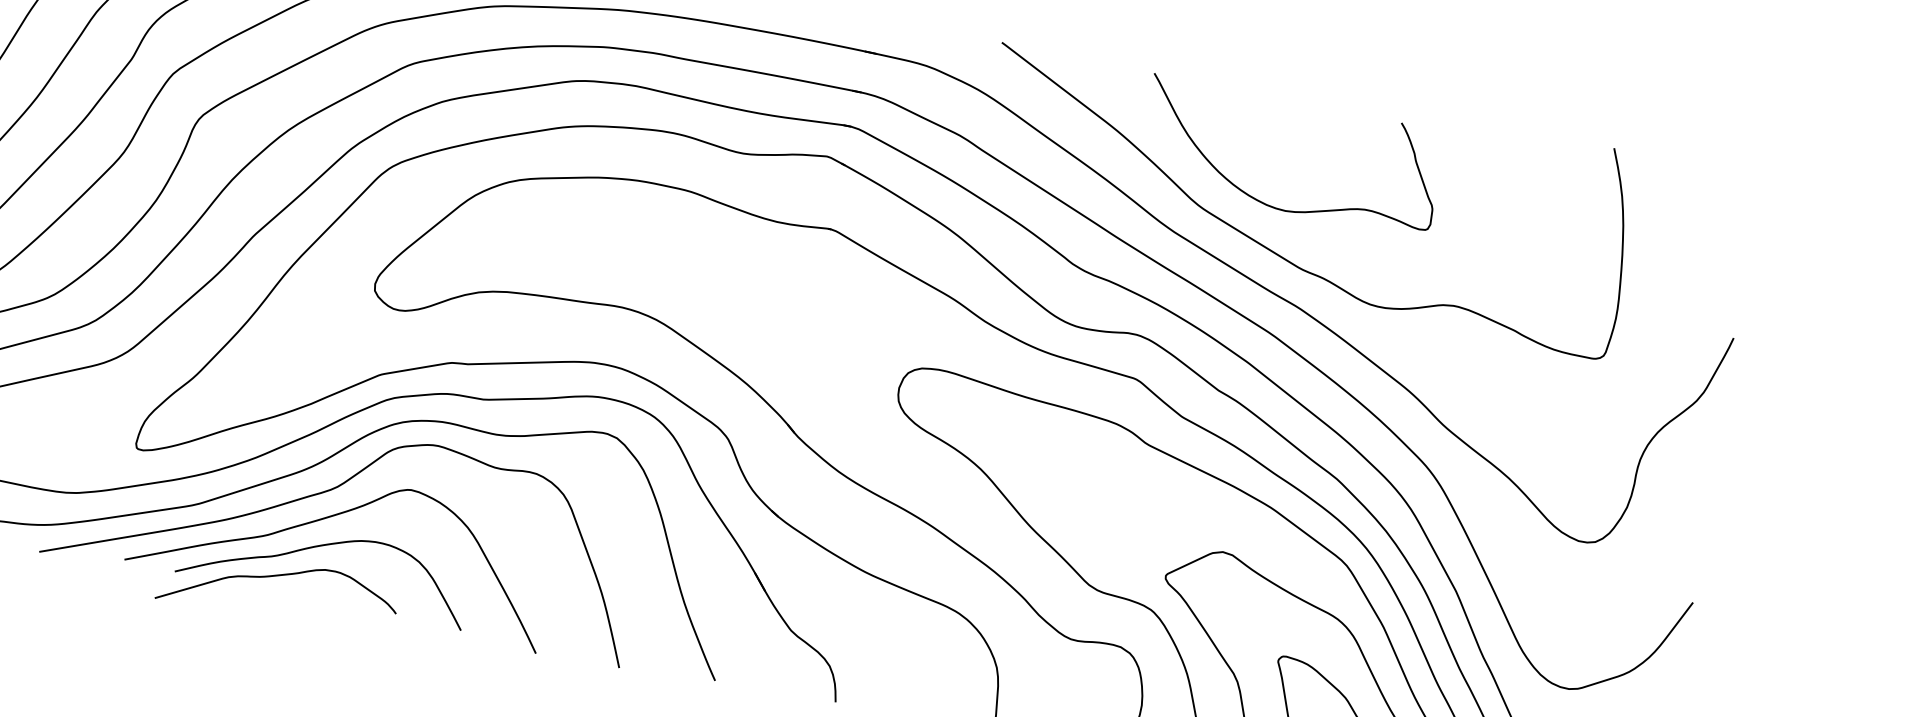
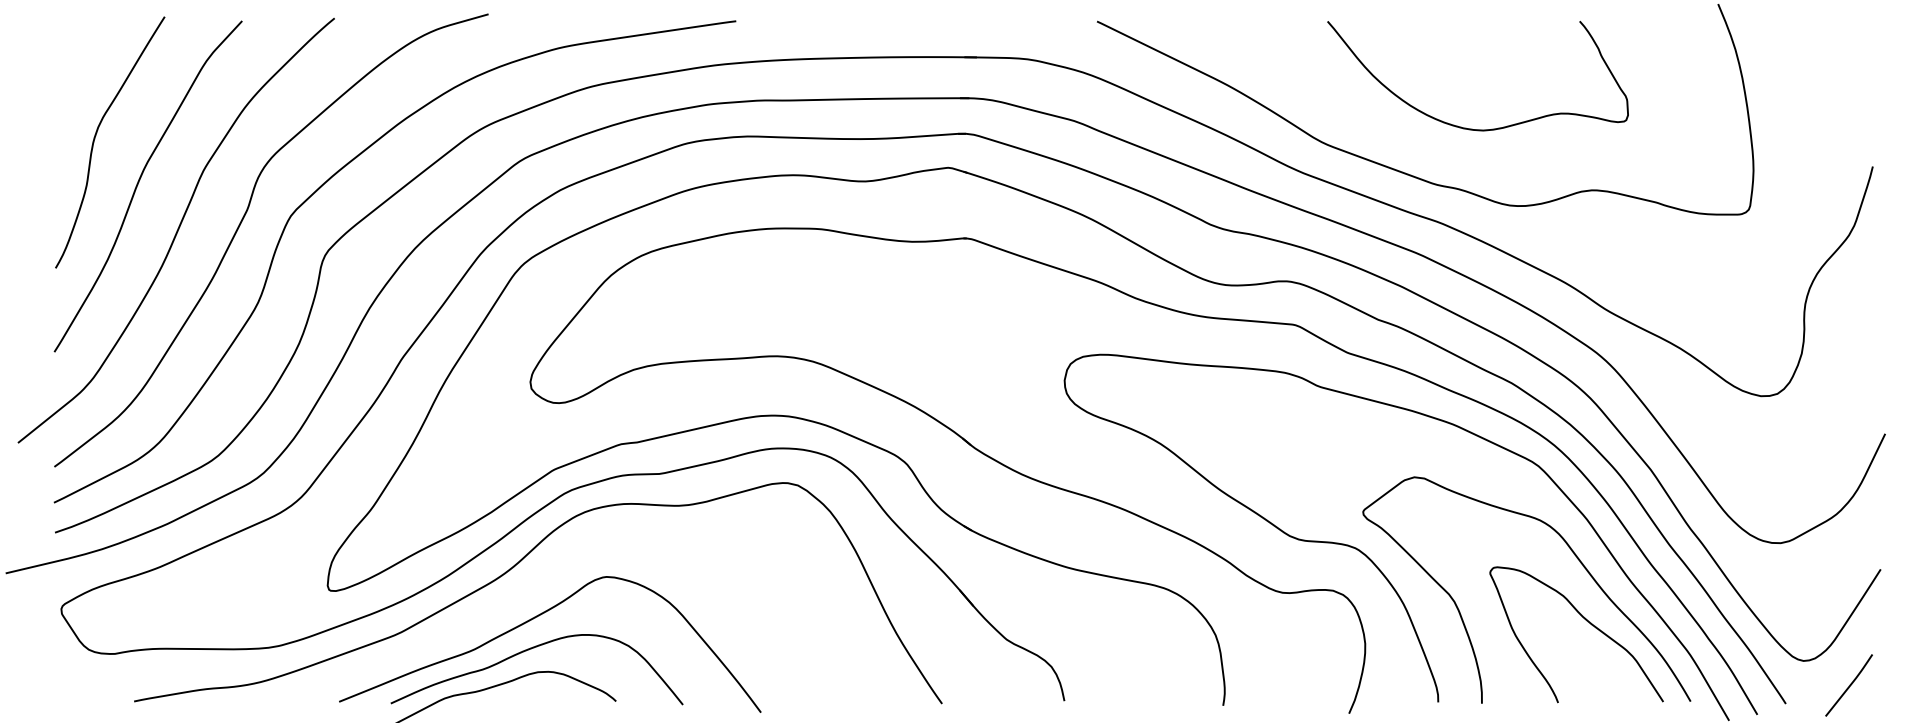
curve: (1269, 204) -> (1466, 127), moved
curve: (331, 490) -> (528, 593), removed

